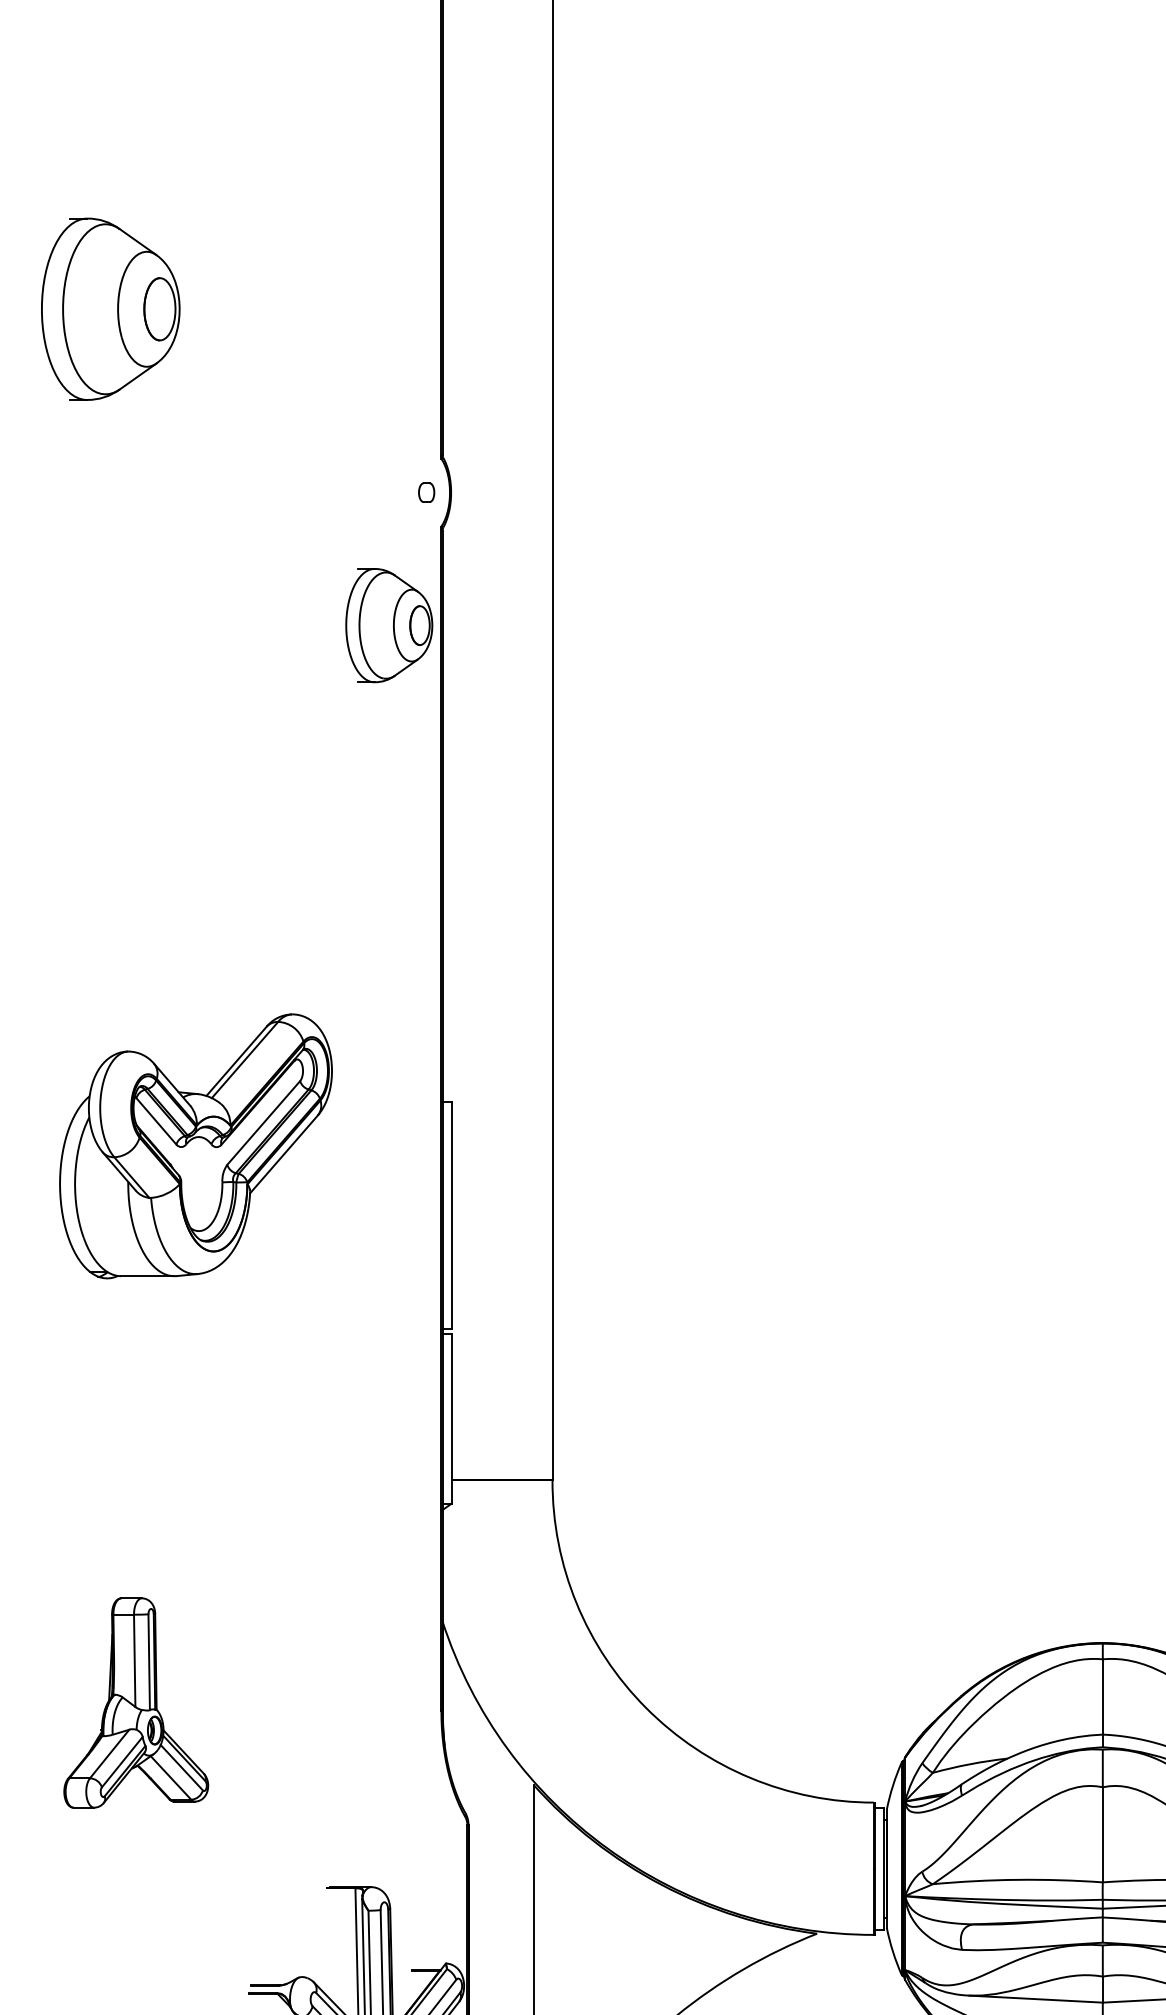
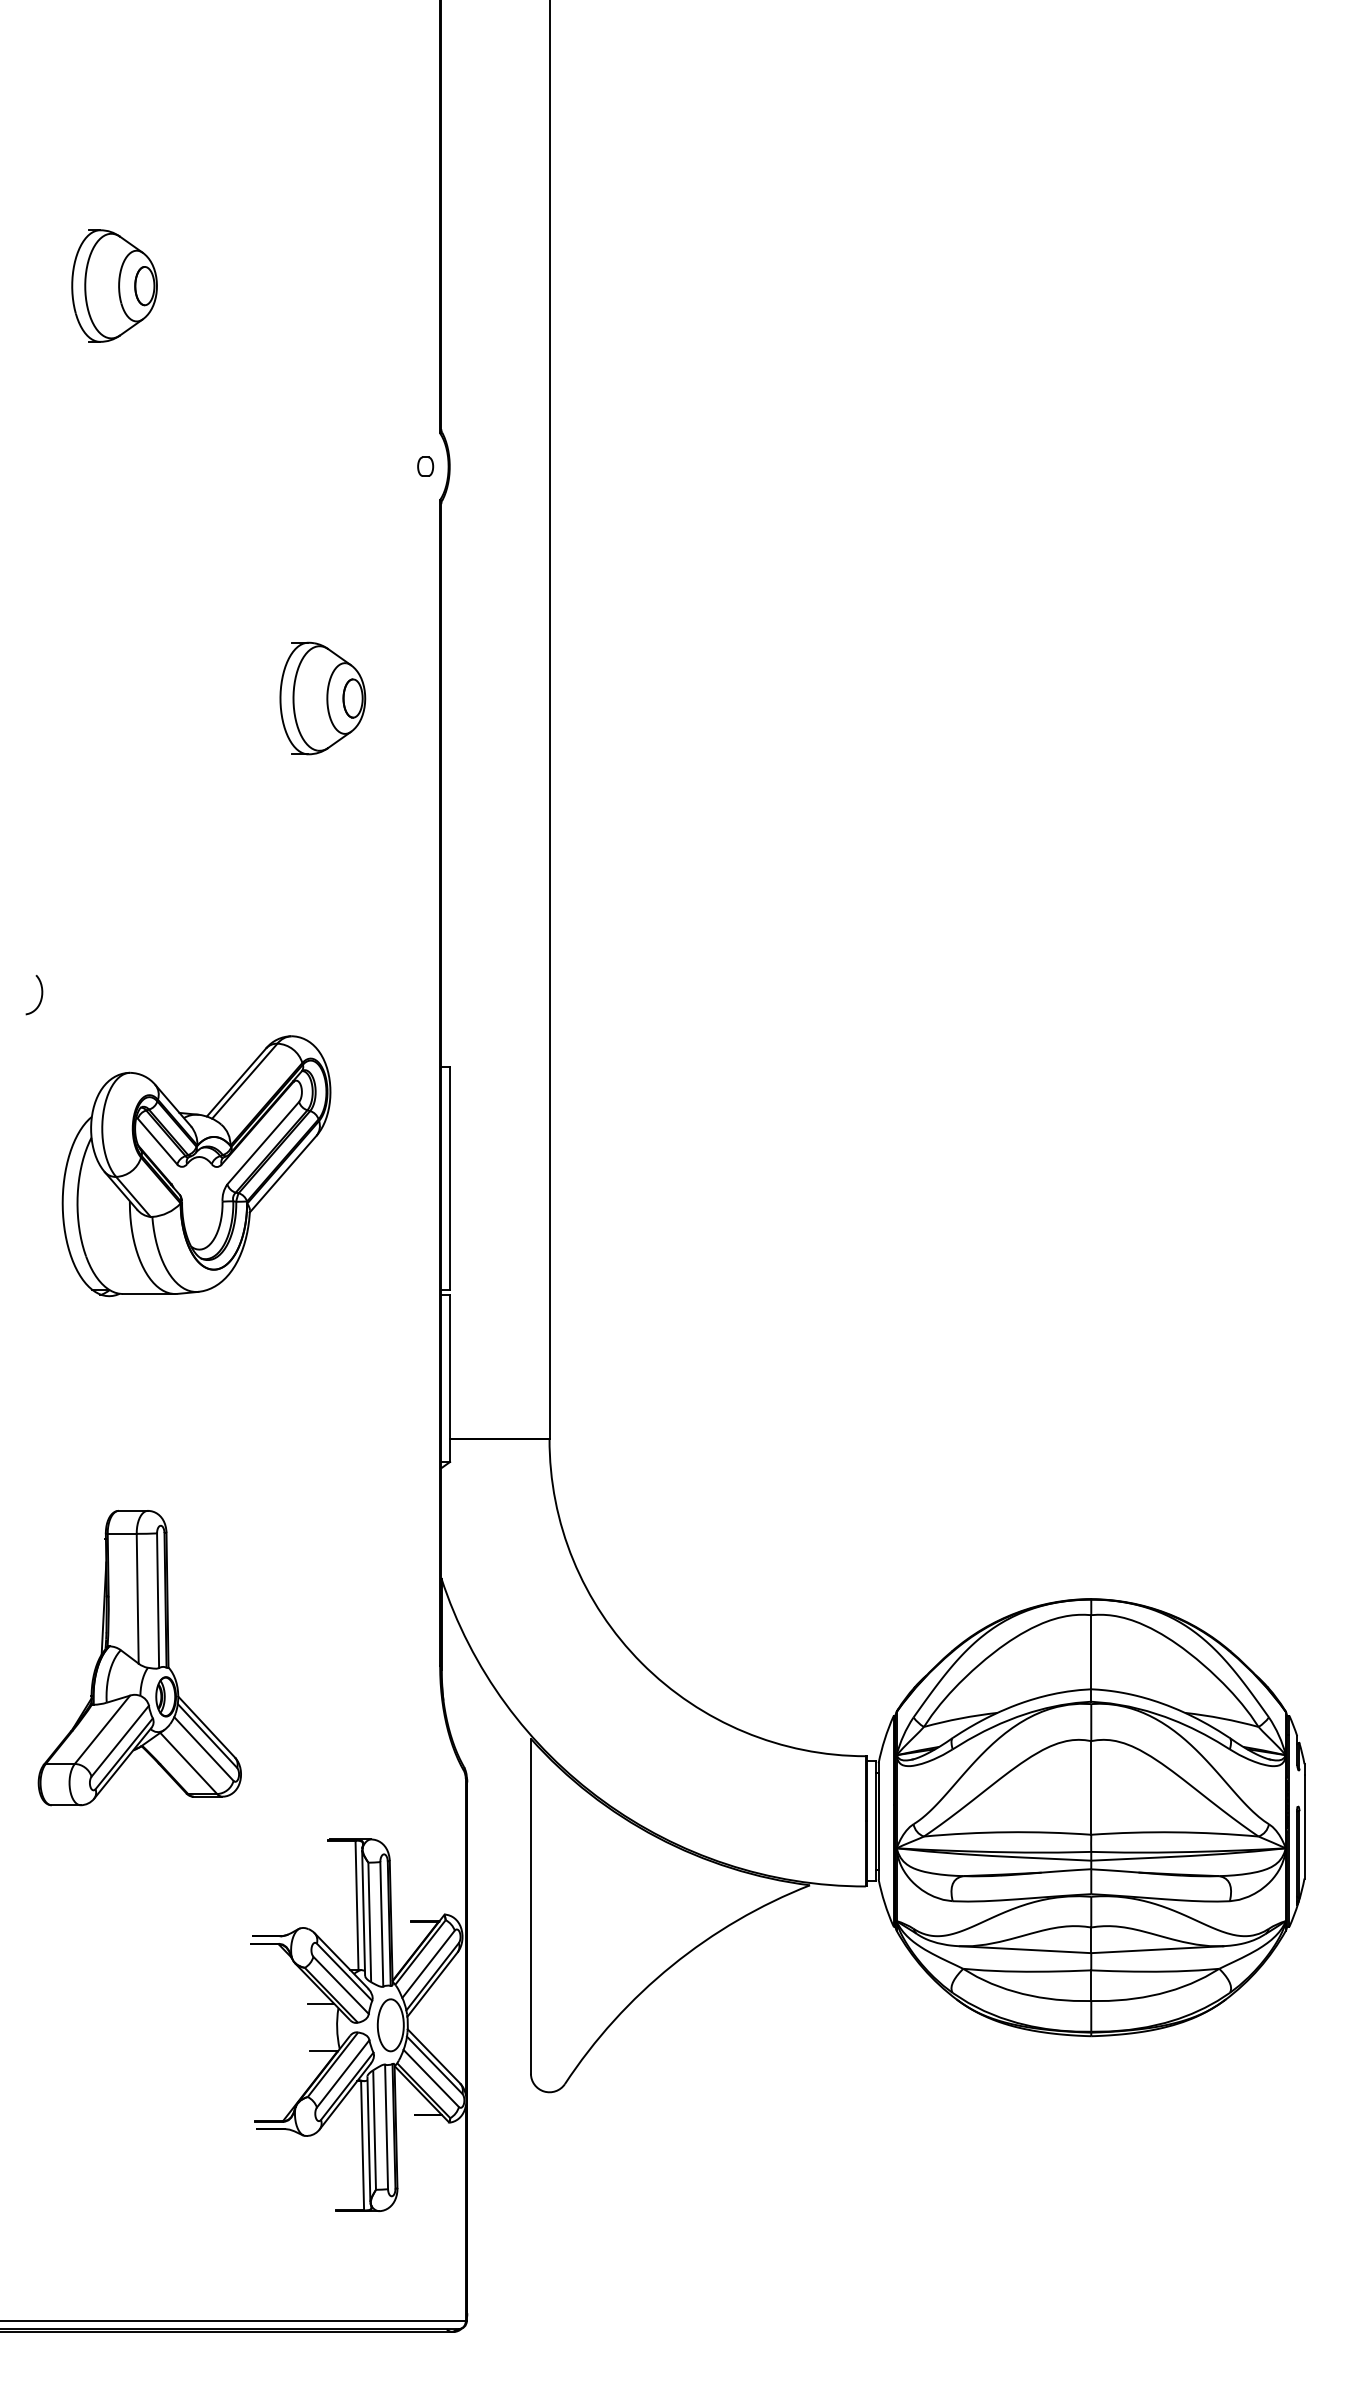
part: (110, 308) -> (114, 285), size x0.62
part: (388, 625) -> (322, 698), moved
curve: (35, 1032) -> (40, 998), added
part: (195, 1146) -> (196, 1166), moved
part: (135, 1703) -> (139, 1658), size x1.43

